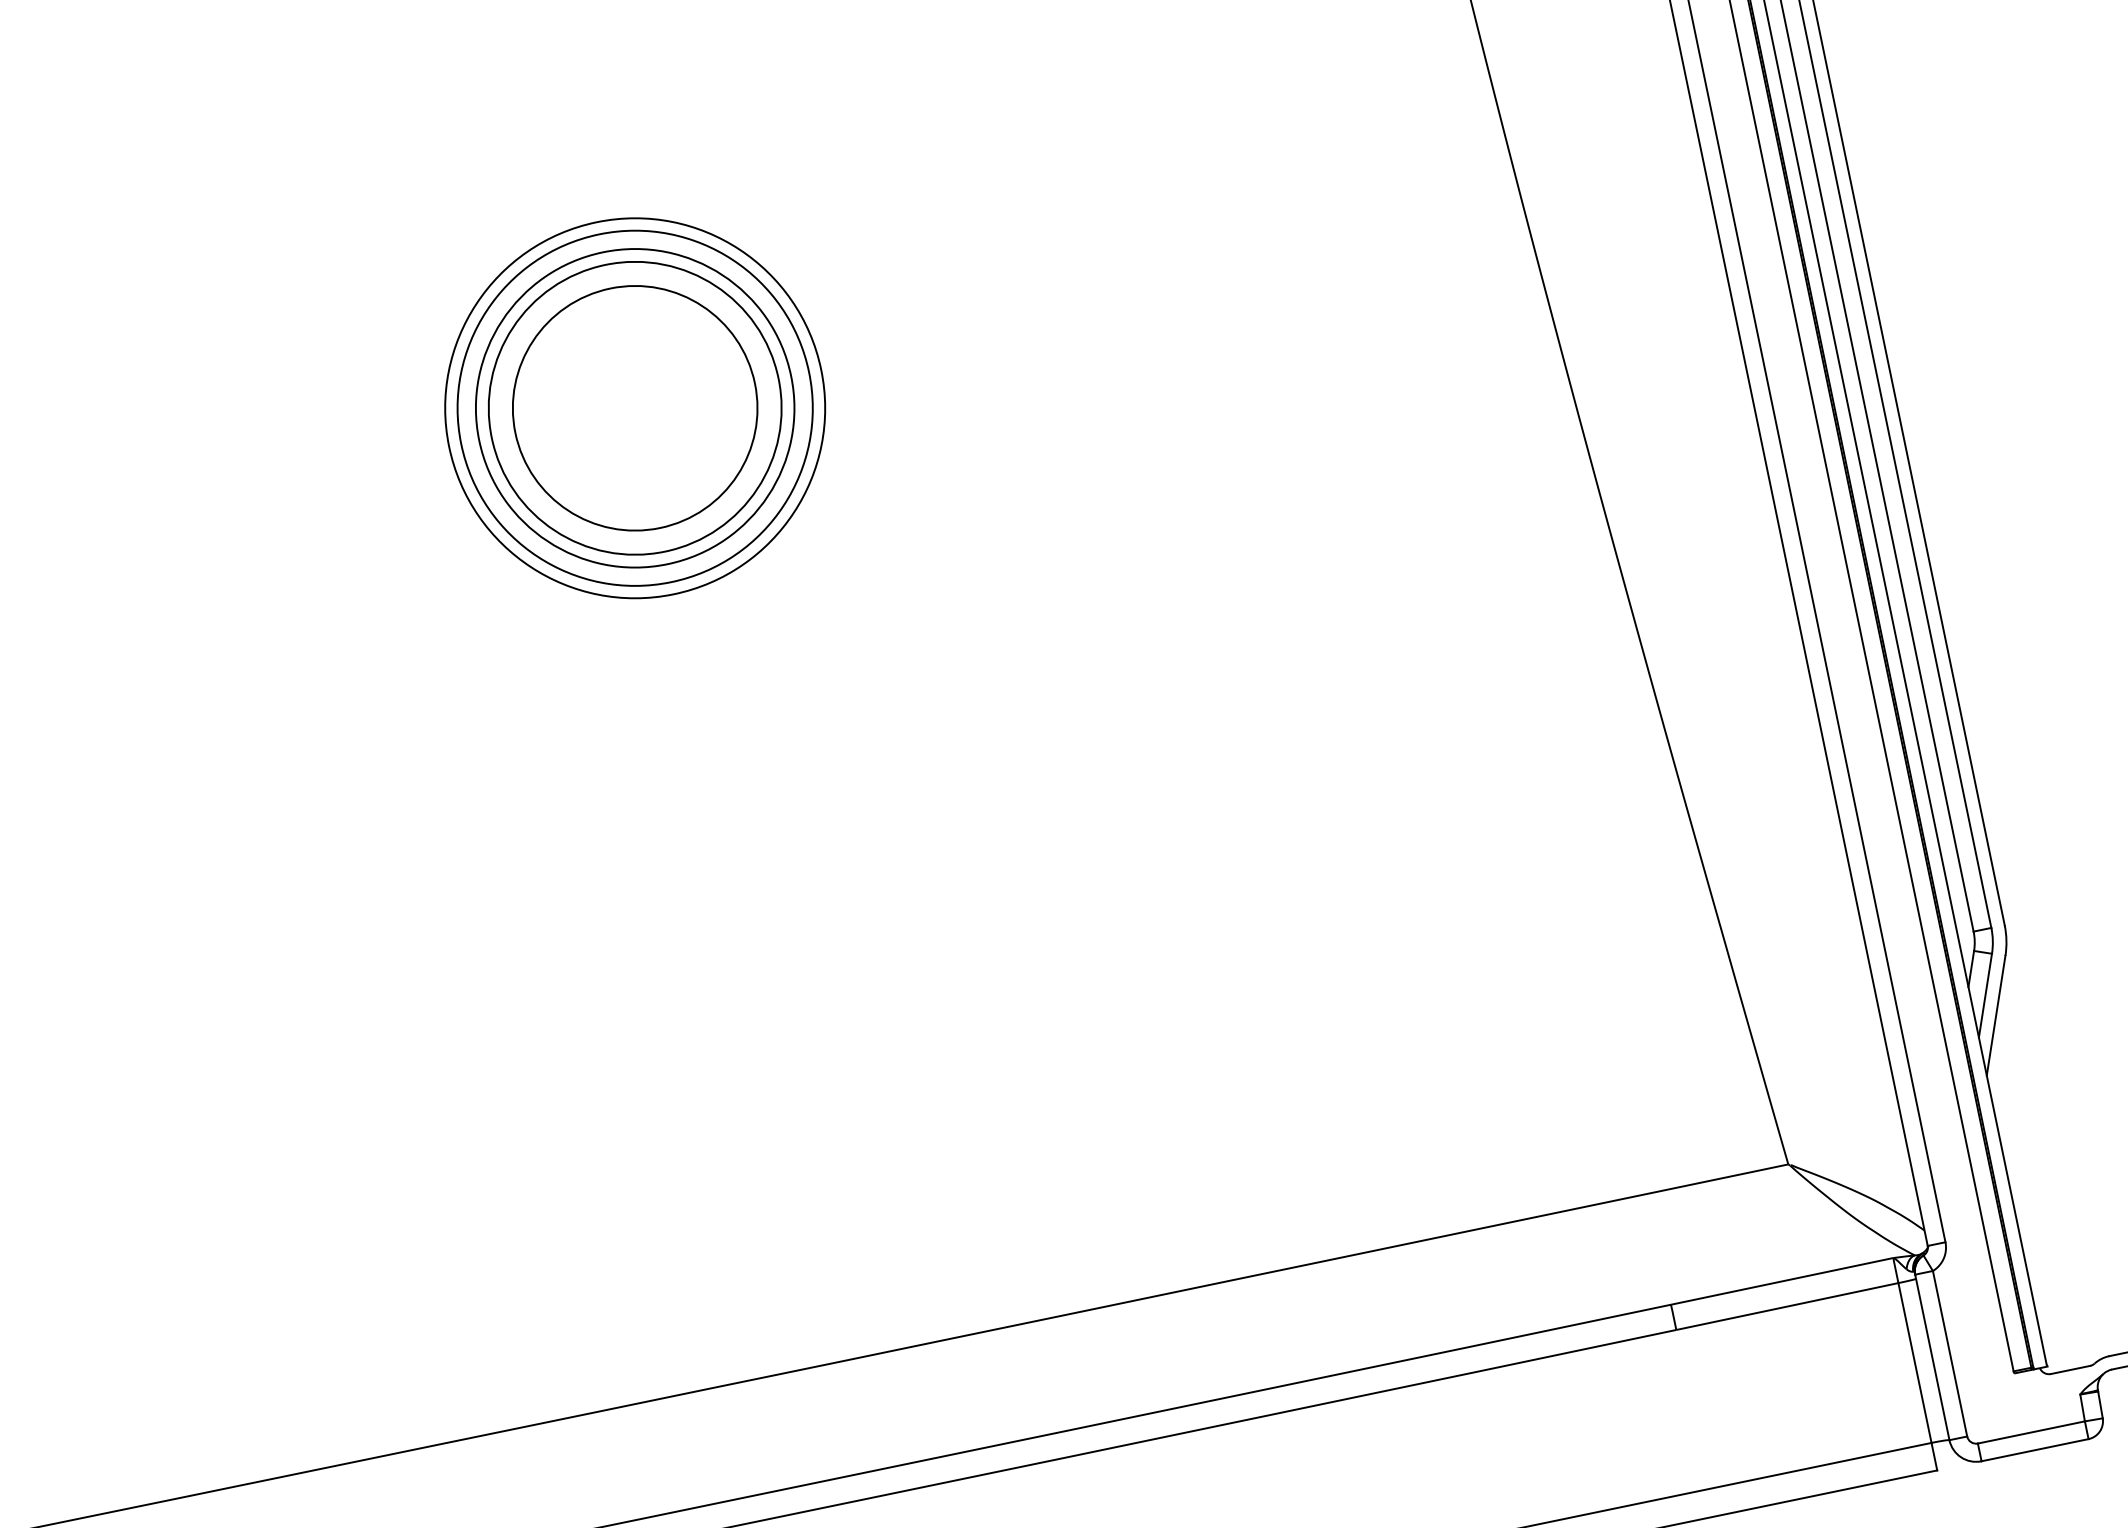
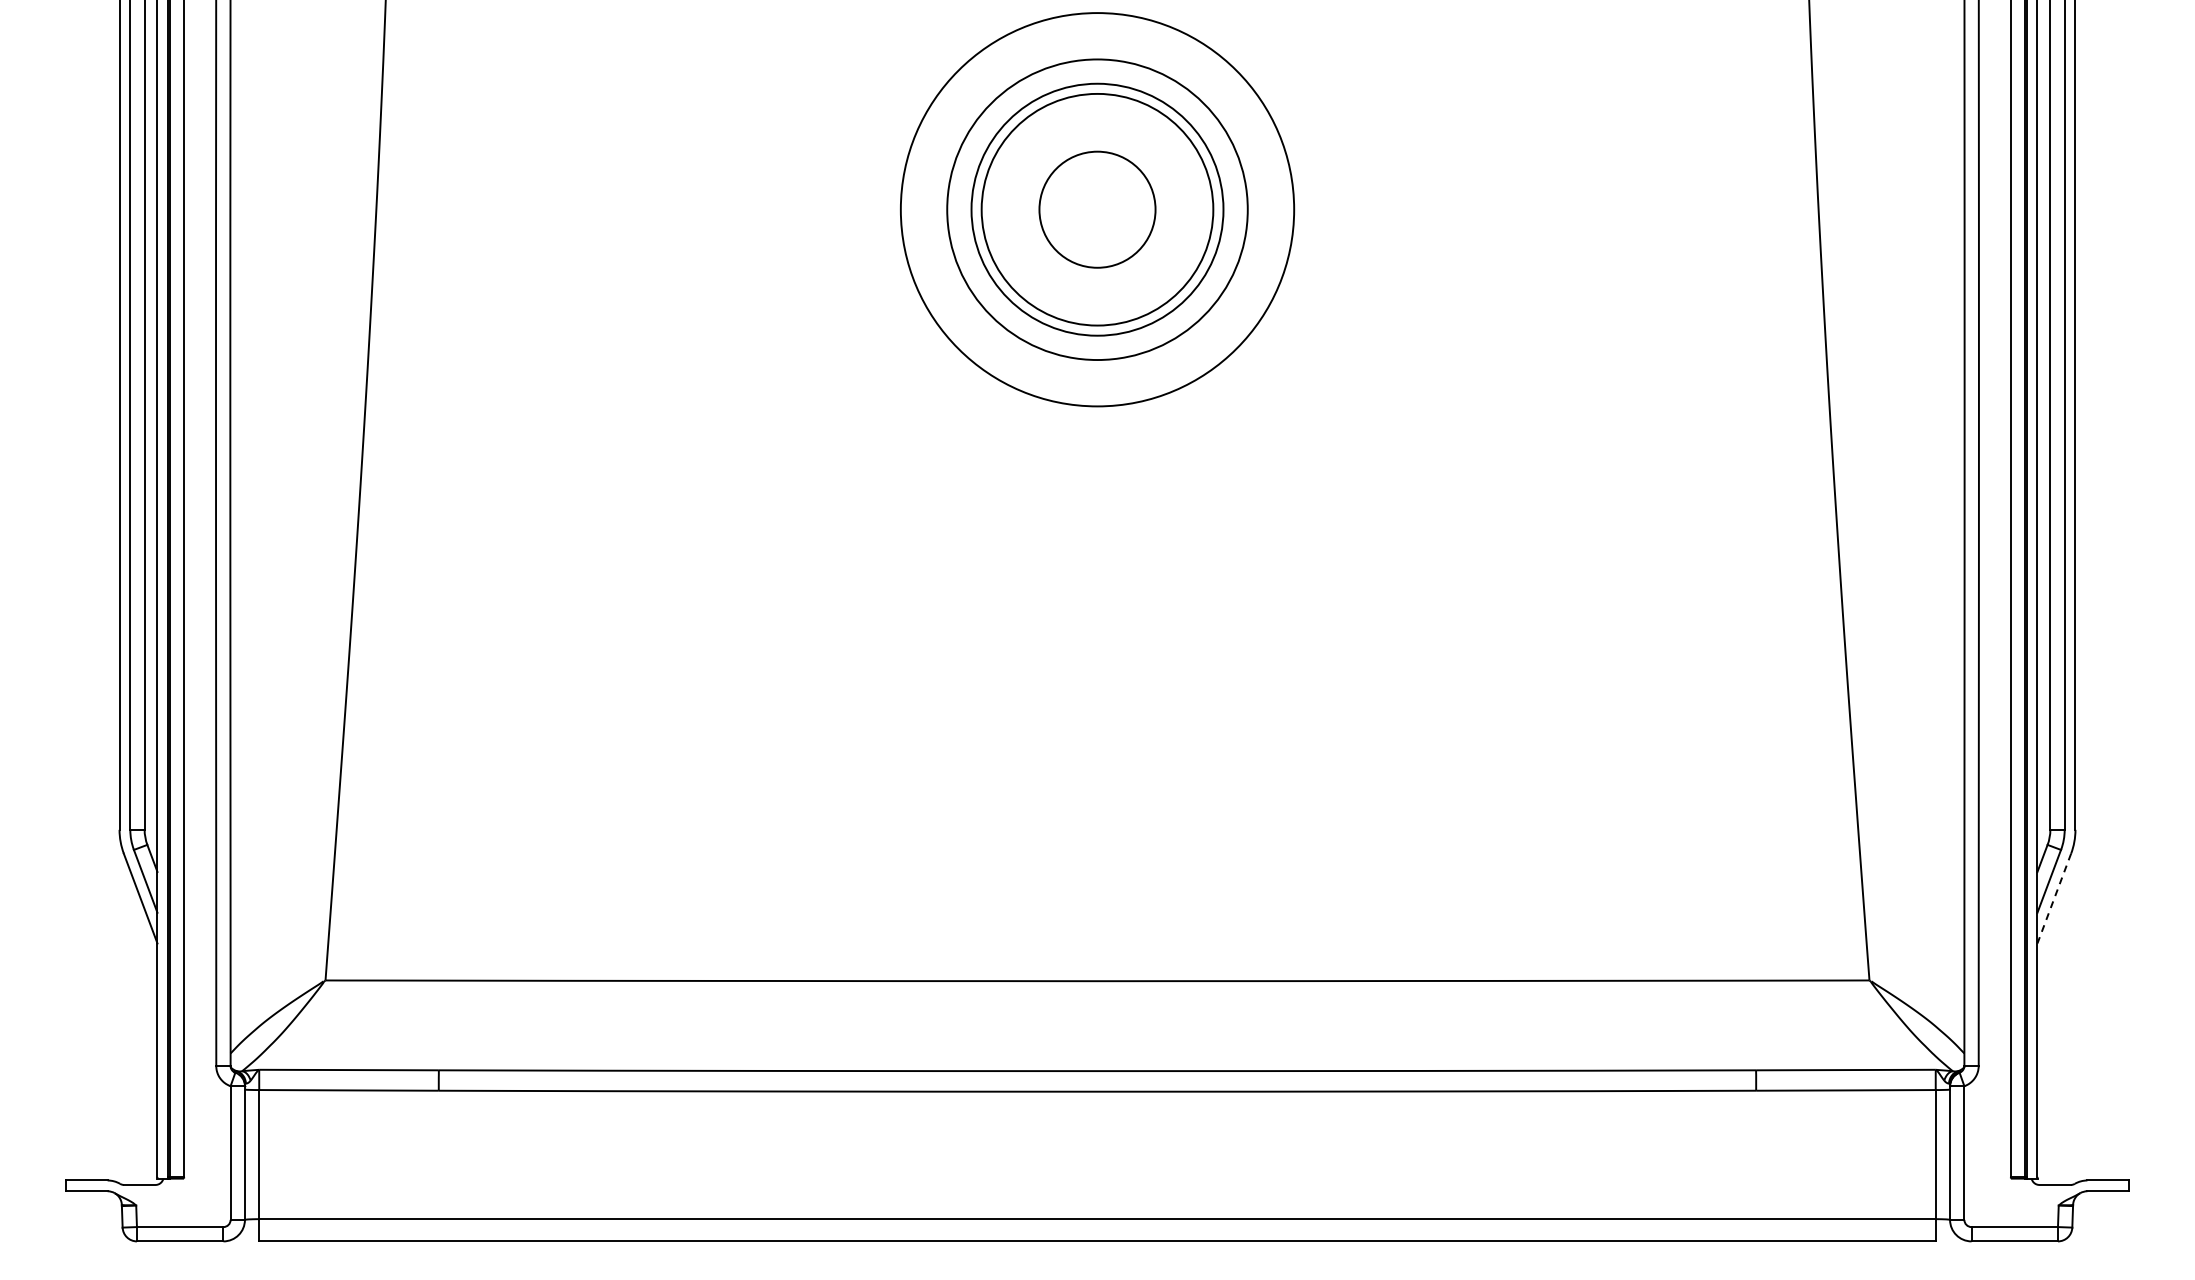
circle: (635, 408) -> (1097, 209), size x0.6
circle: (635, 408) -> (1097, 209), size x1.4
line: (1996, 1015) -> (2054, 898), solid -> dashed

